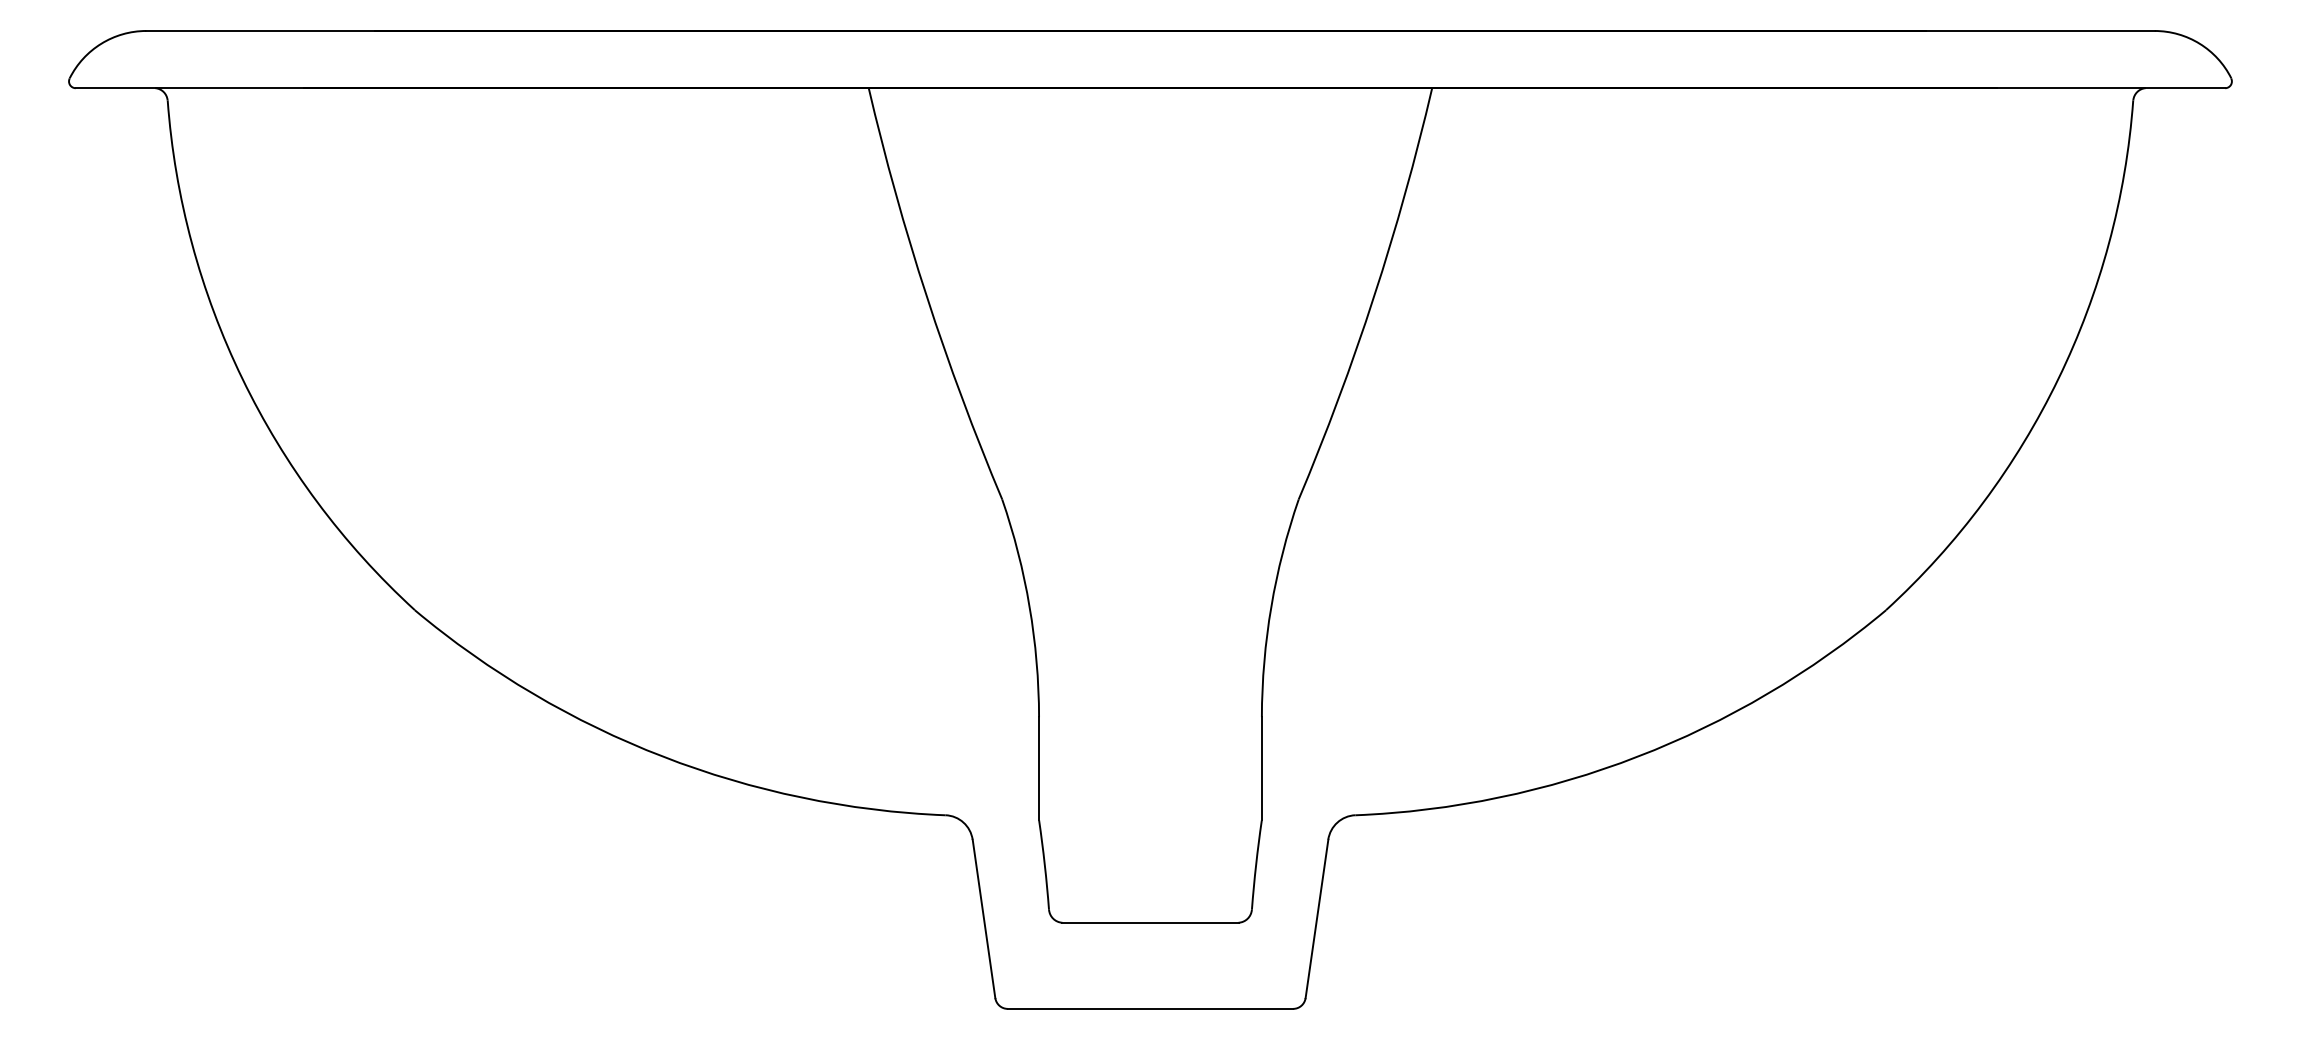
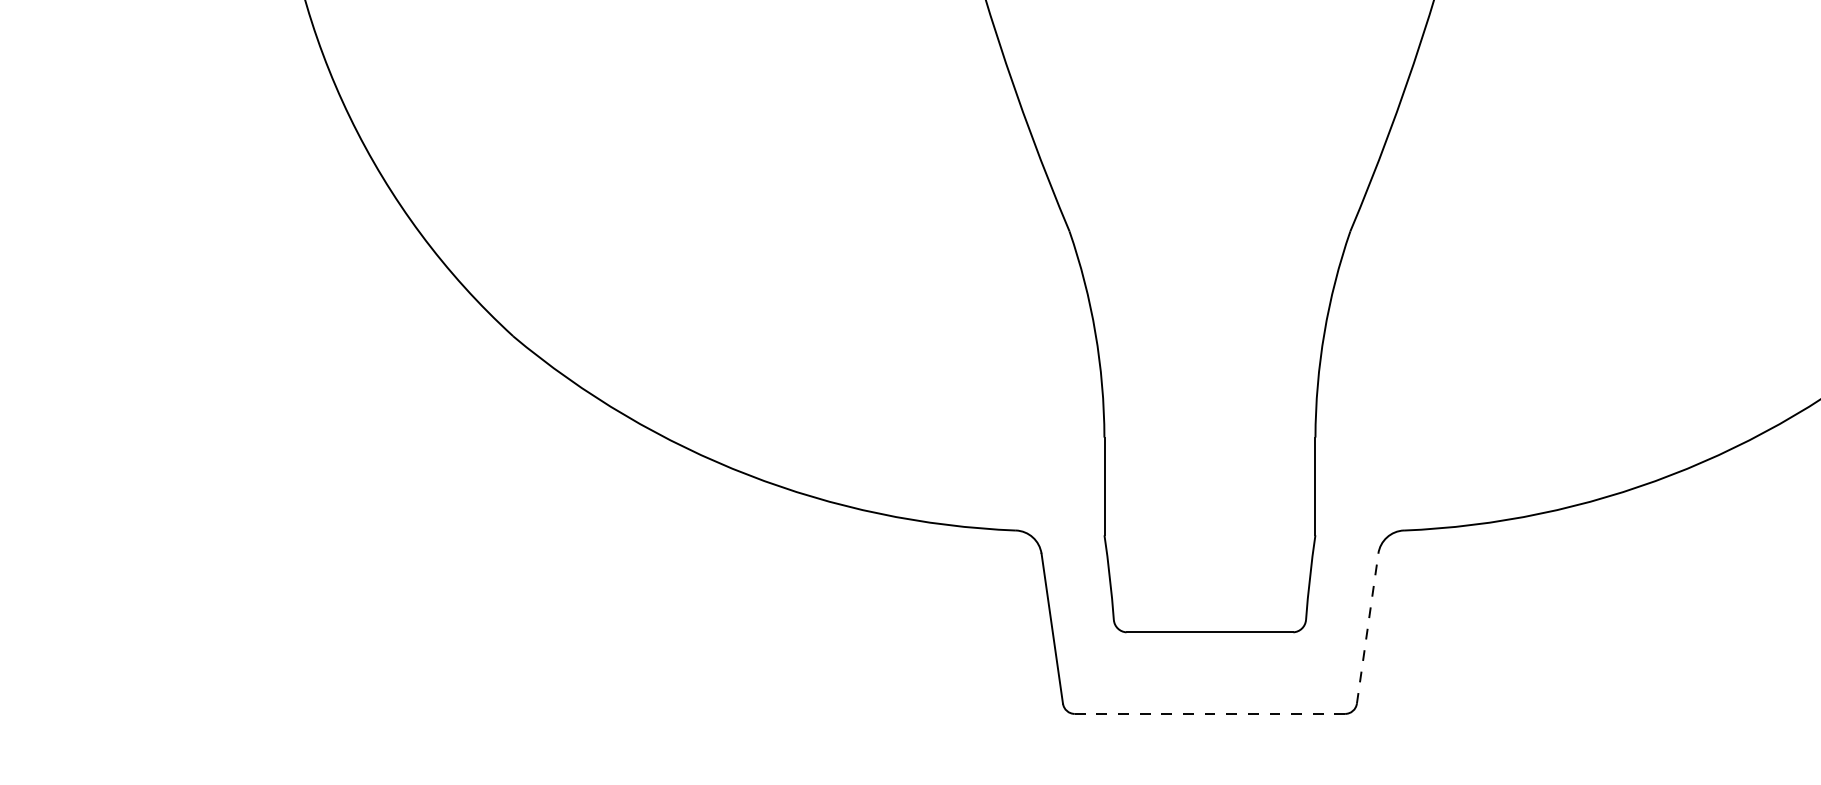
line: (1317, 918) -> (1368, 628), solid -> dashed
line: (1150, 1008) -> (1209, 713), solid -> dashed

